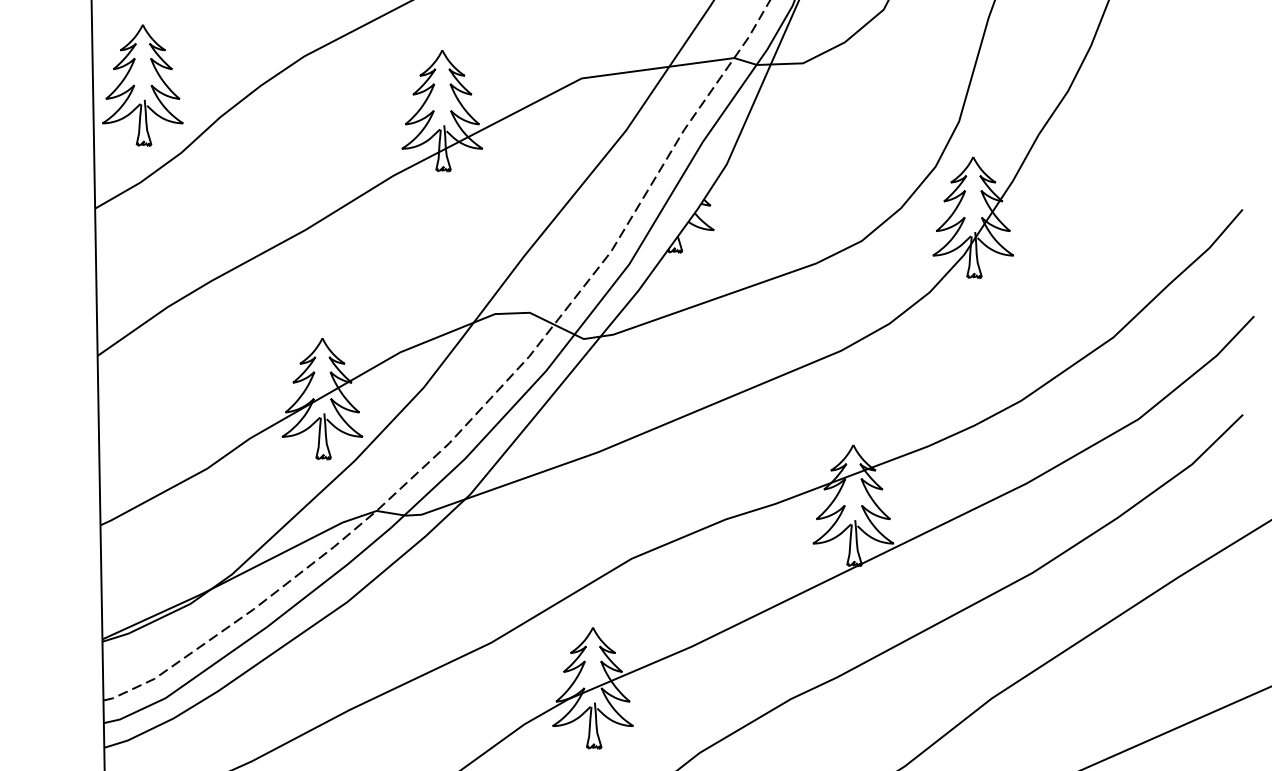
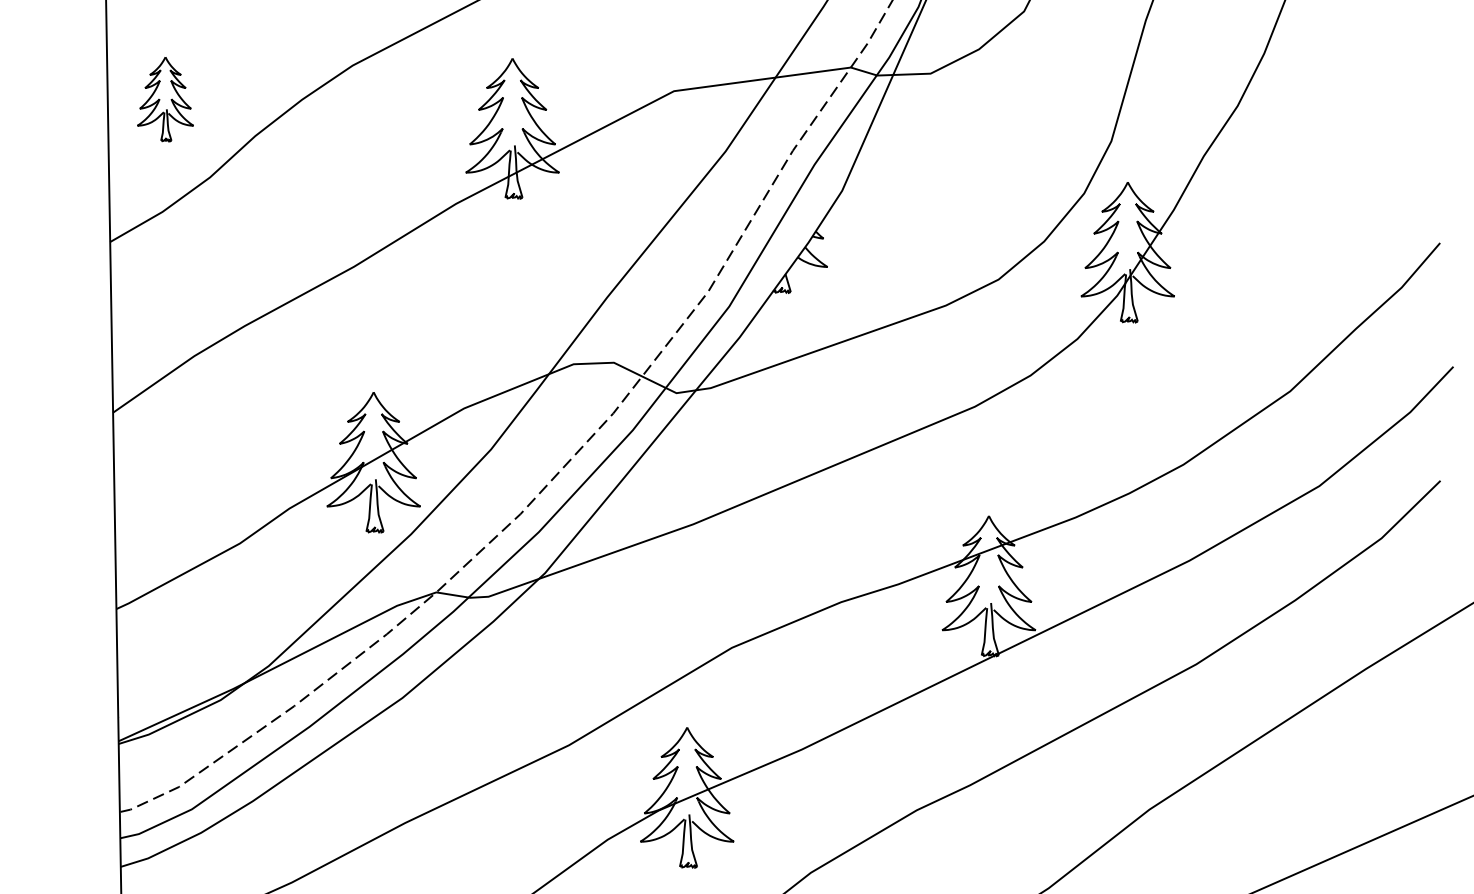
part: (142, 85) -> (165, 99), size x0.6

